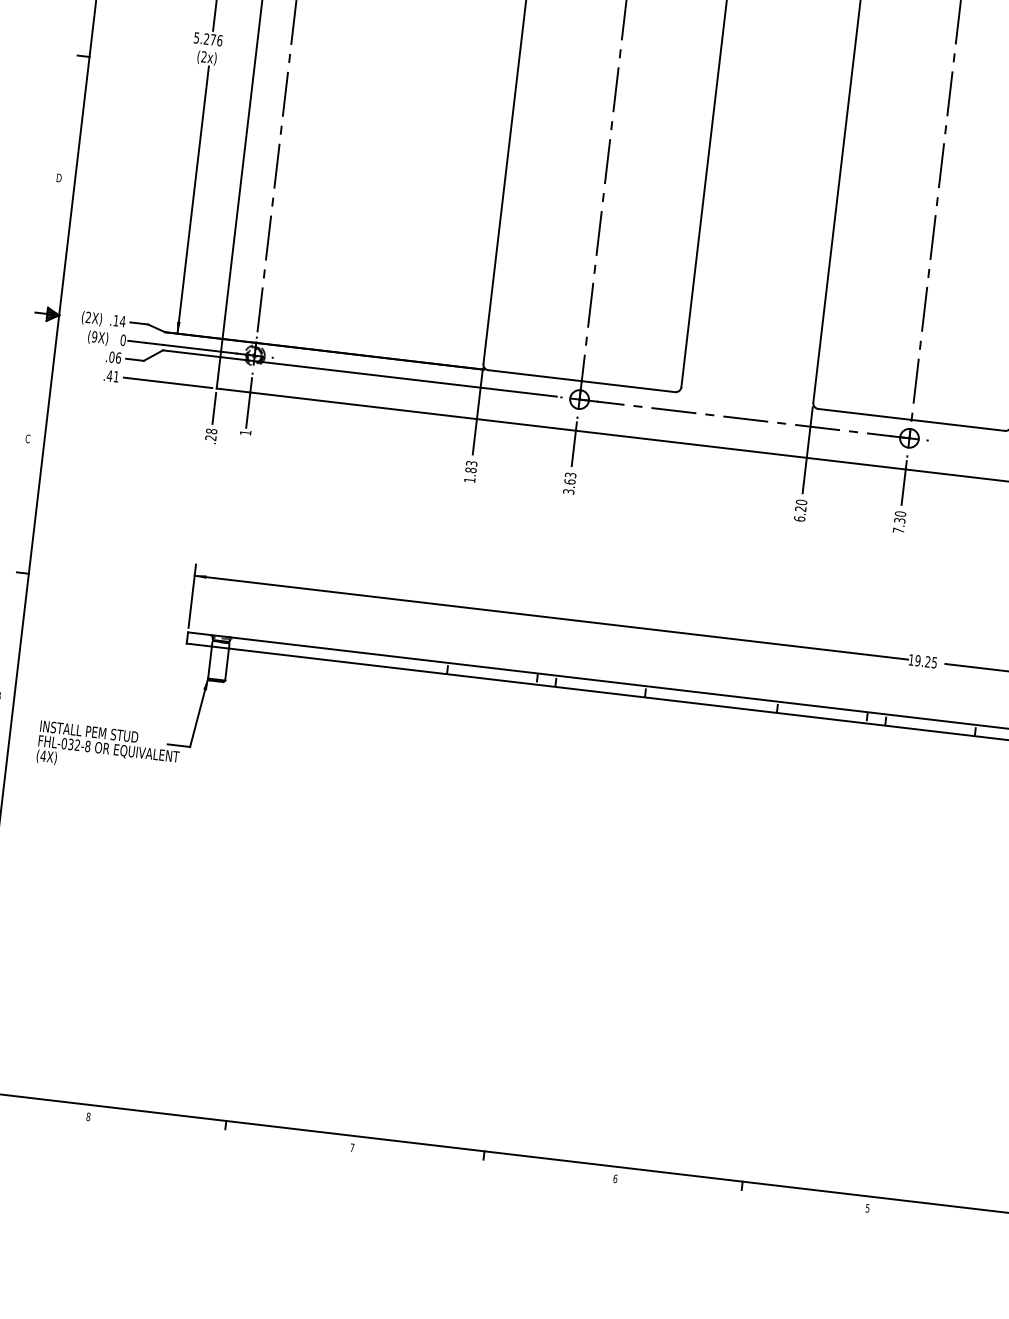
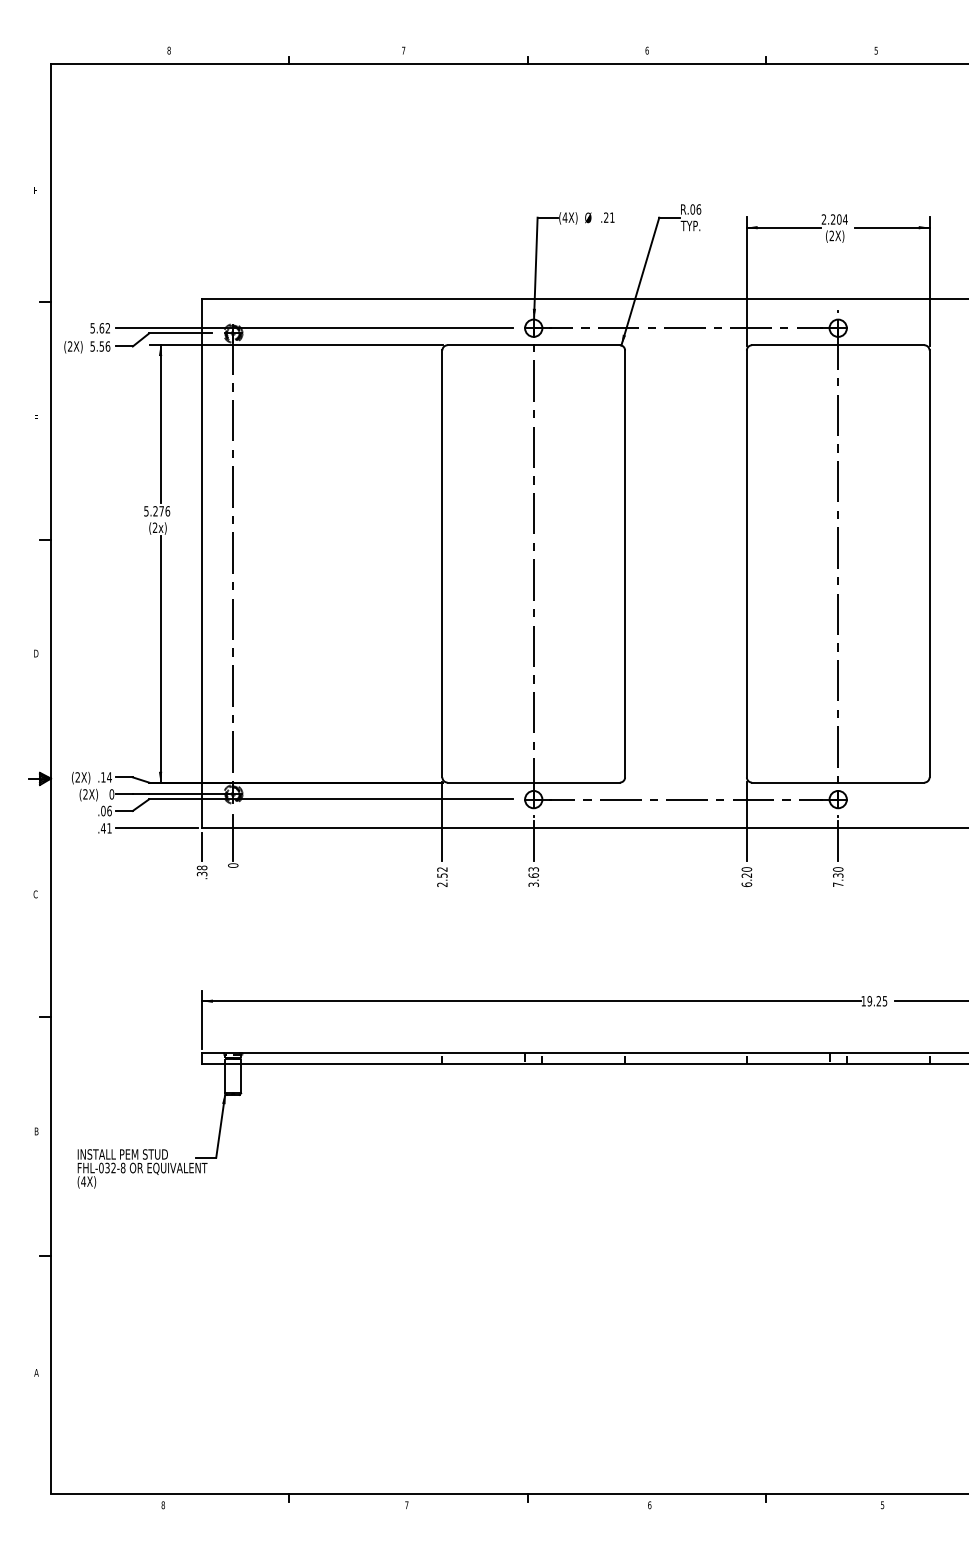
text: (94, 337) -> (85, 794), (9X) -> (2X)
text: (245, 432) -> (233, 865), 1 -> 0
text: (211, 437) -> (202, 873), .28 -> .38
text: (470, 471) -> (442, 876), 1.83 -> 2.52

